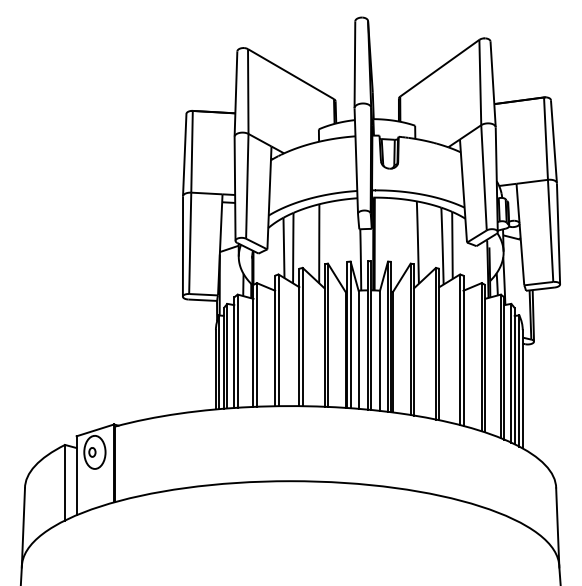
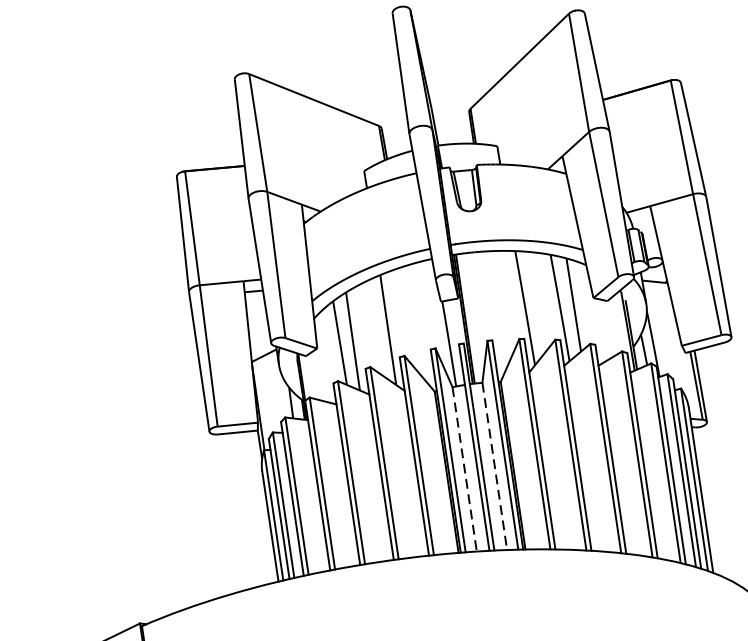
line: (358, 350) -> (464, 470), solid -> dashed
line: (380, 351) -> (495, 467), solid -> dashed

